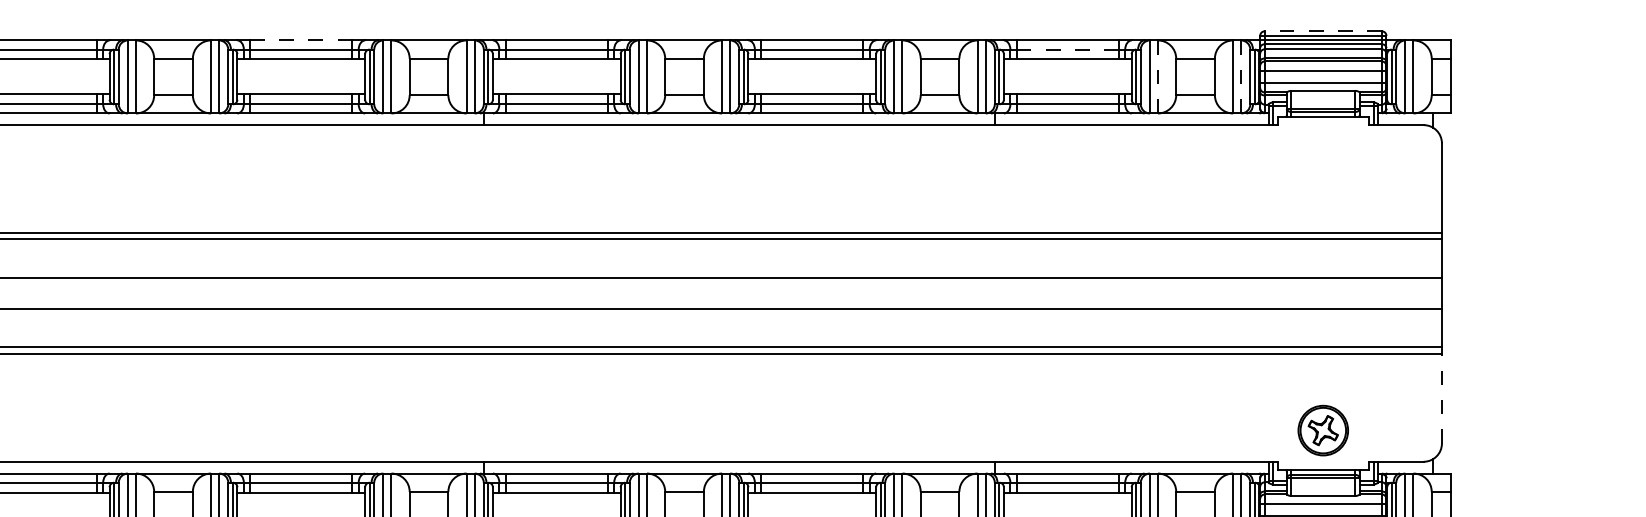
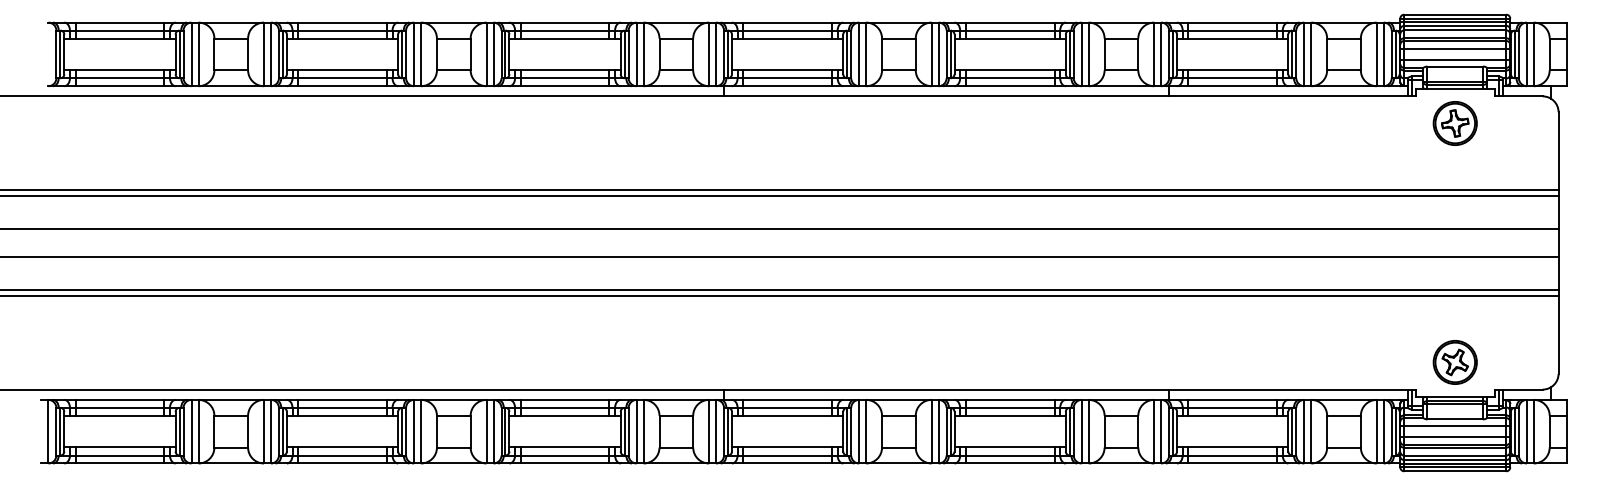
line: (1322, 31) -> (1454, 14), dashed -> solid
line: (300, 40) -> (564, 22), dashed -> solid
line: (1068, 49) -> (1233, 30), dashed -> solid
line: (1158, 77) -> (1311, 54), dashed -> solid
line: (1240, 77) -> (1383, 54), dashed -> solid
part: (1322, 156) -> (1454, 123), added
line: (1441, 398) -> (1558, 334), dashed -> solid

